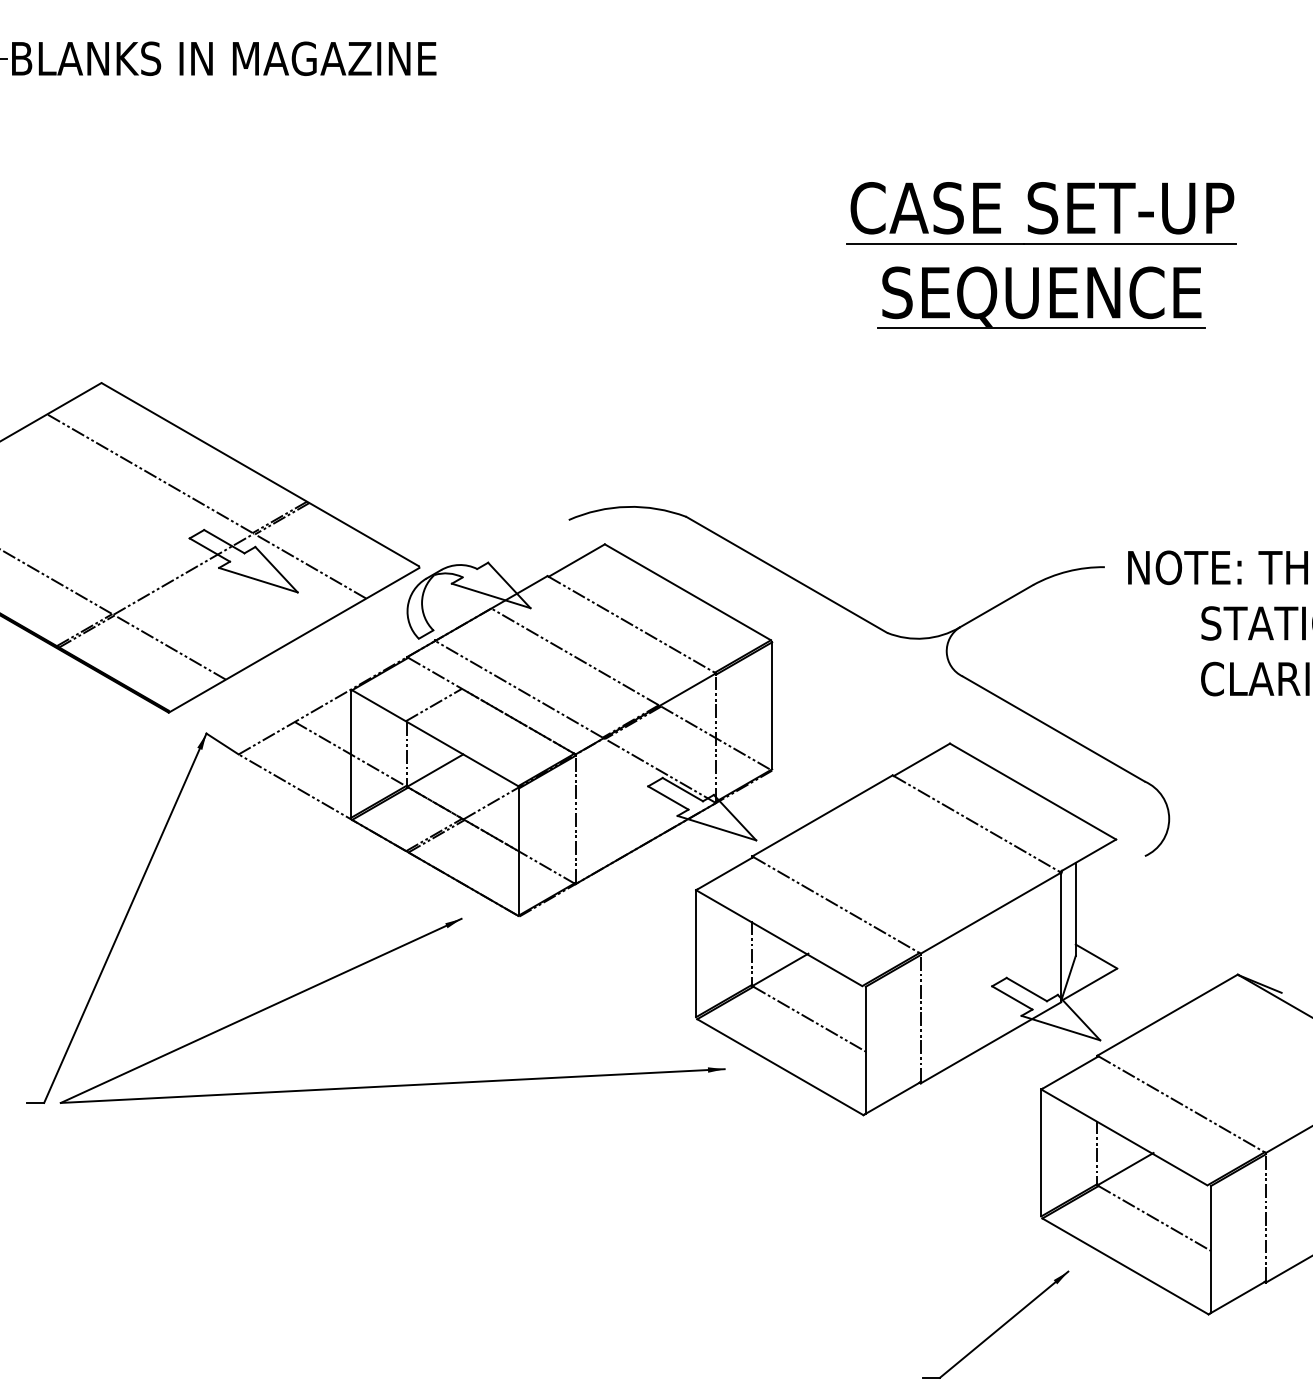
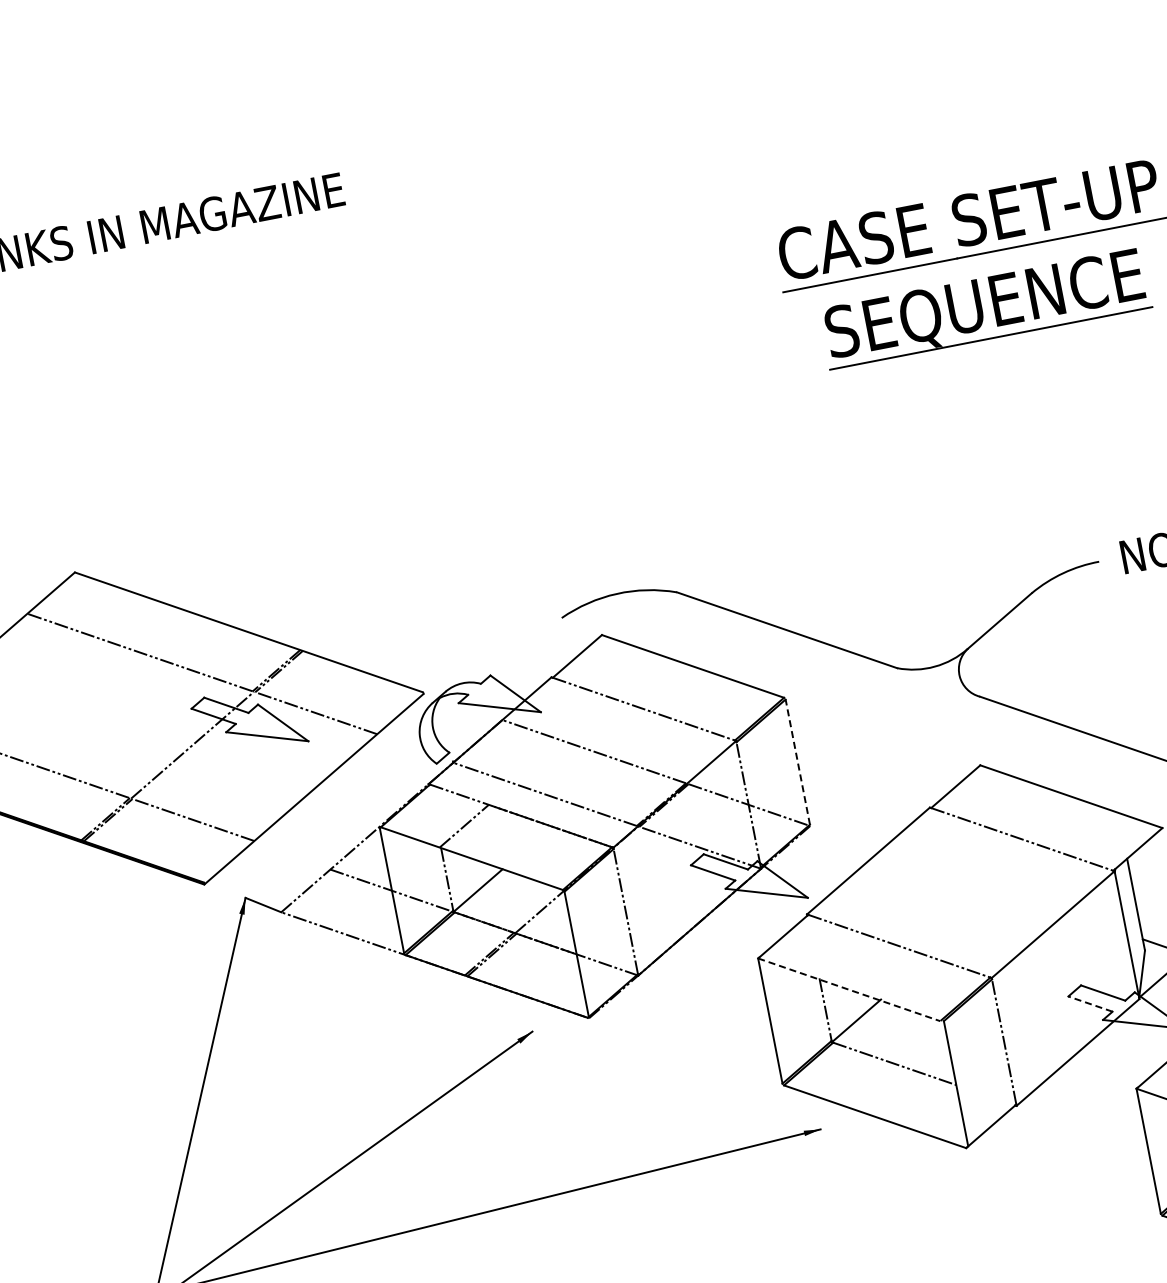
line: (772, 705) -> (798, 761), solid -> dashed
line: (779, 938) -> (849, 990), solid -> dashed
line: (1011, 997) -> (1089, 1003), solid -> dashed

